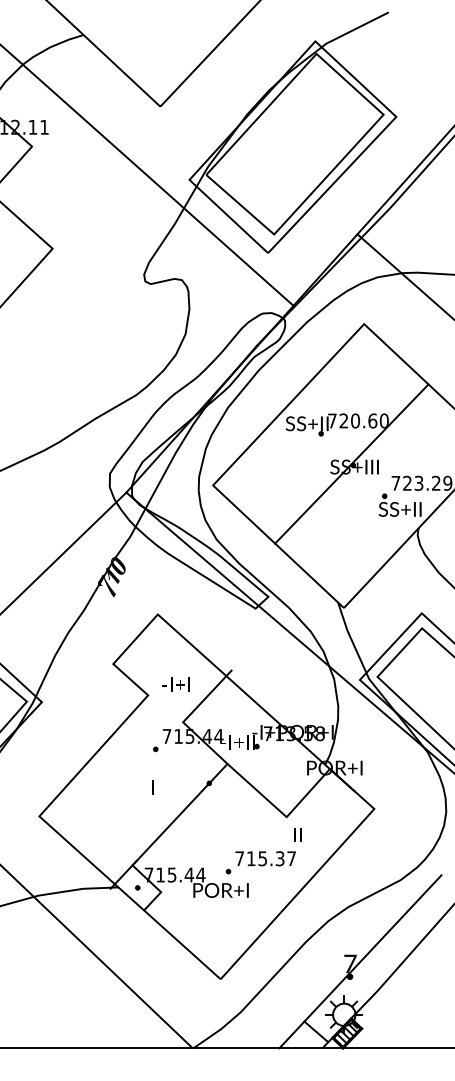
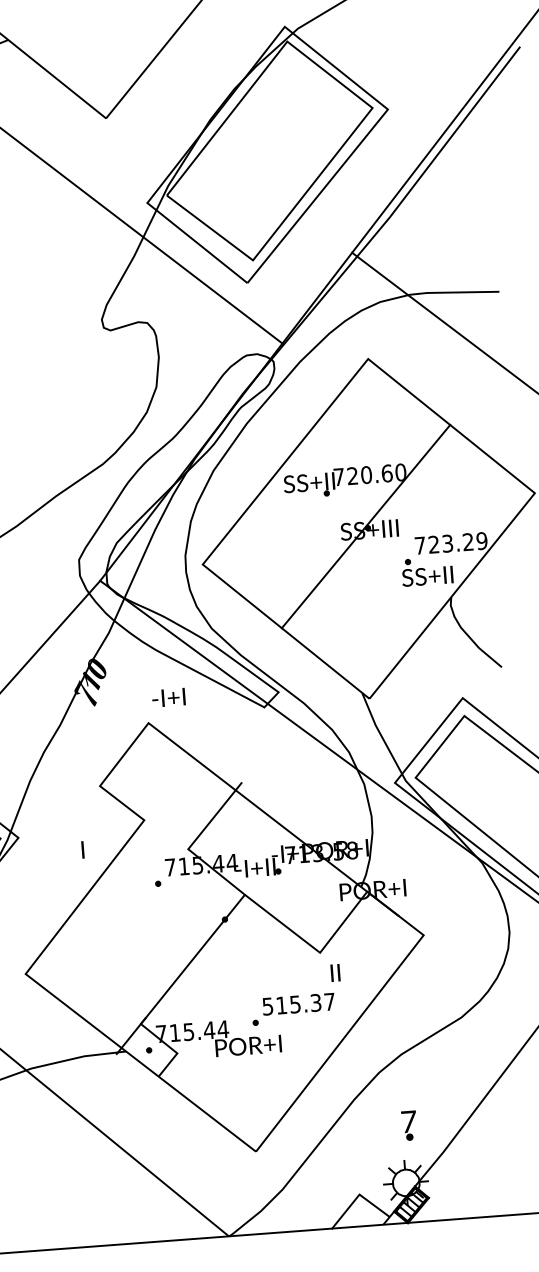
text: (175, 684) -> (167, 697), moved
text: (152, 787) -> (82, 850), moved
text: (239, 858) -> (267, 1006), 715.37 -> 515.37
line: (372, 948) -> (433, 1101), removed

